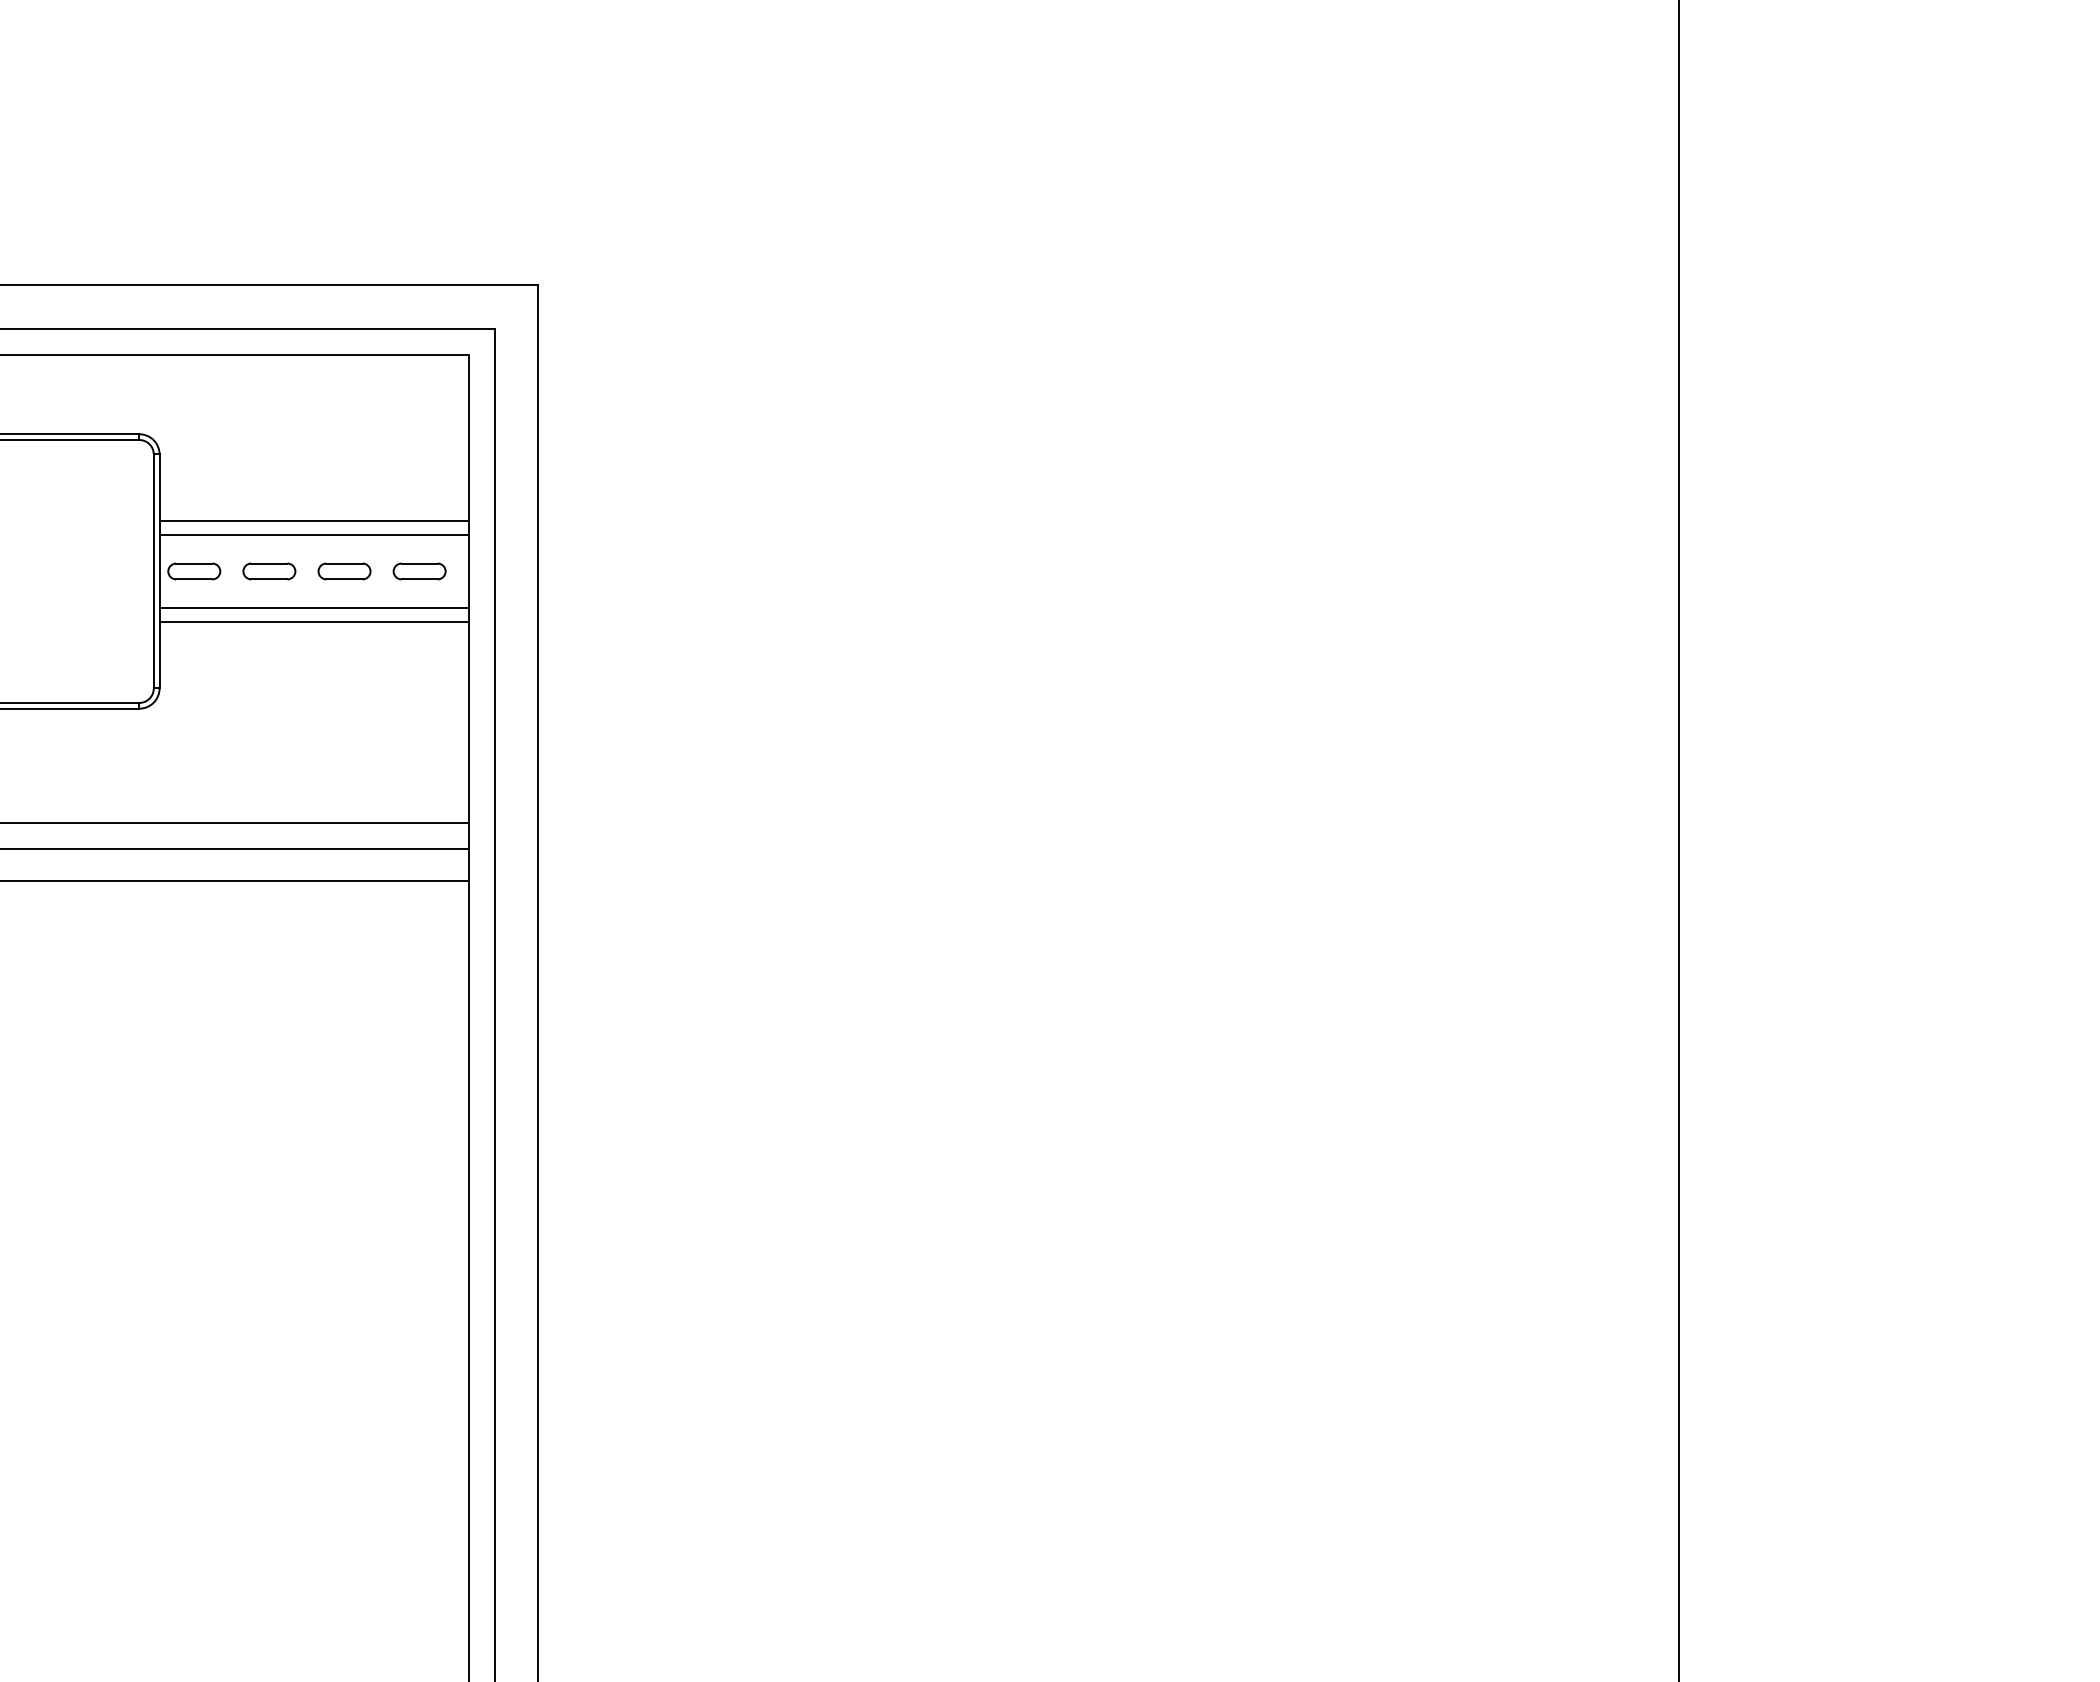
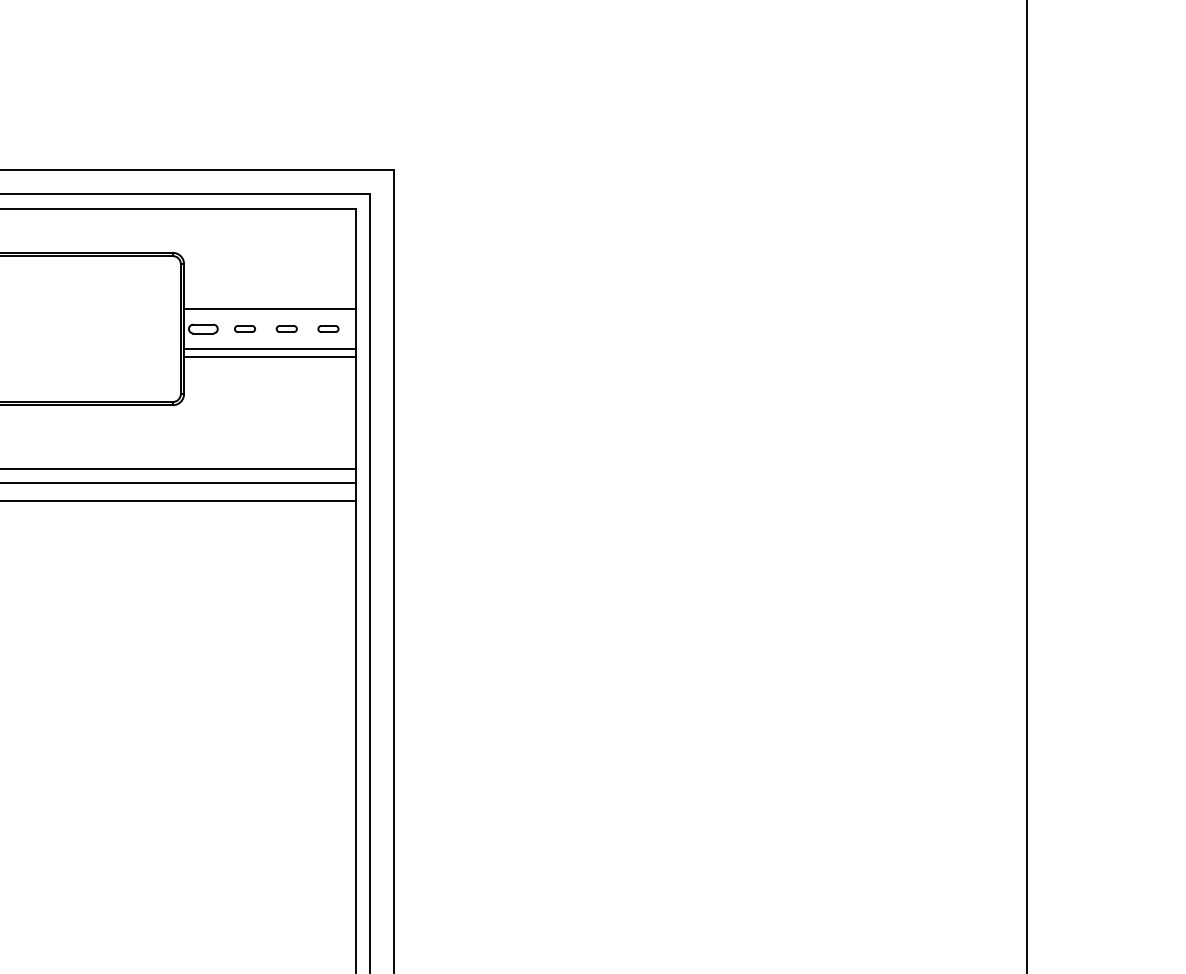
line: (313, 521) -> (269, 301), removed
part: (268, 570) -> (244, 328), size x0.7
part: (344, 570) -> (286, 328), size x0.7
part: (419, 570) -> (328, 328), size x0.7

